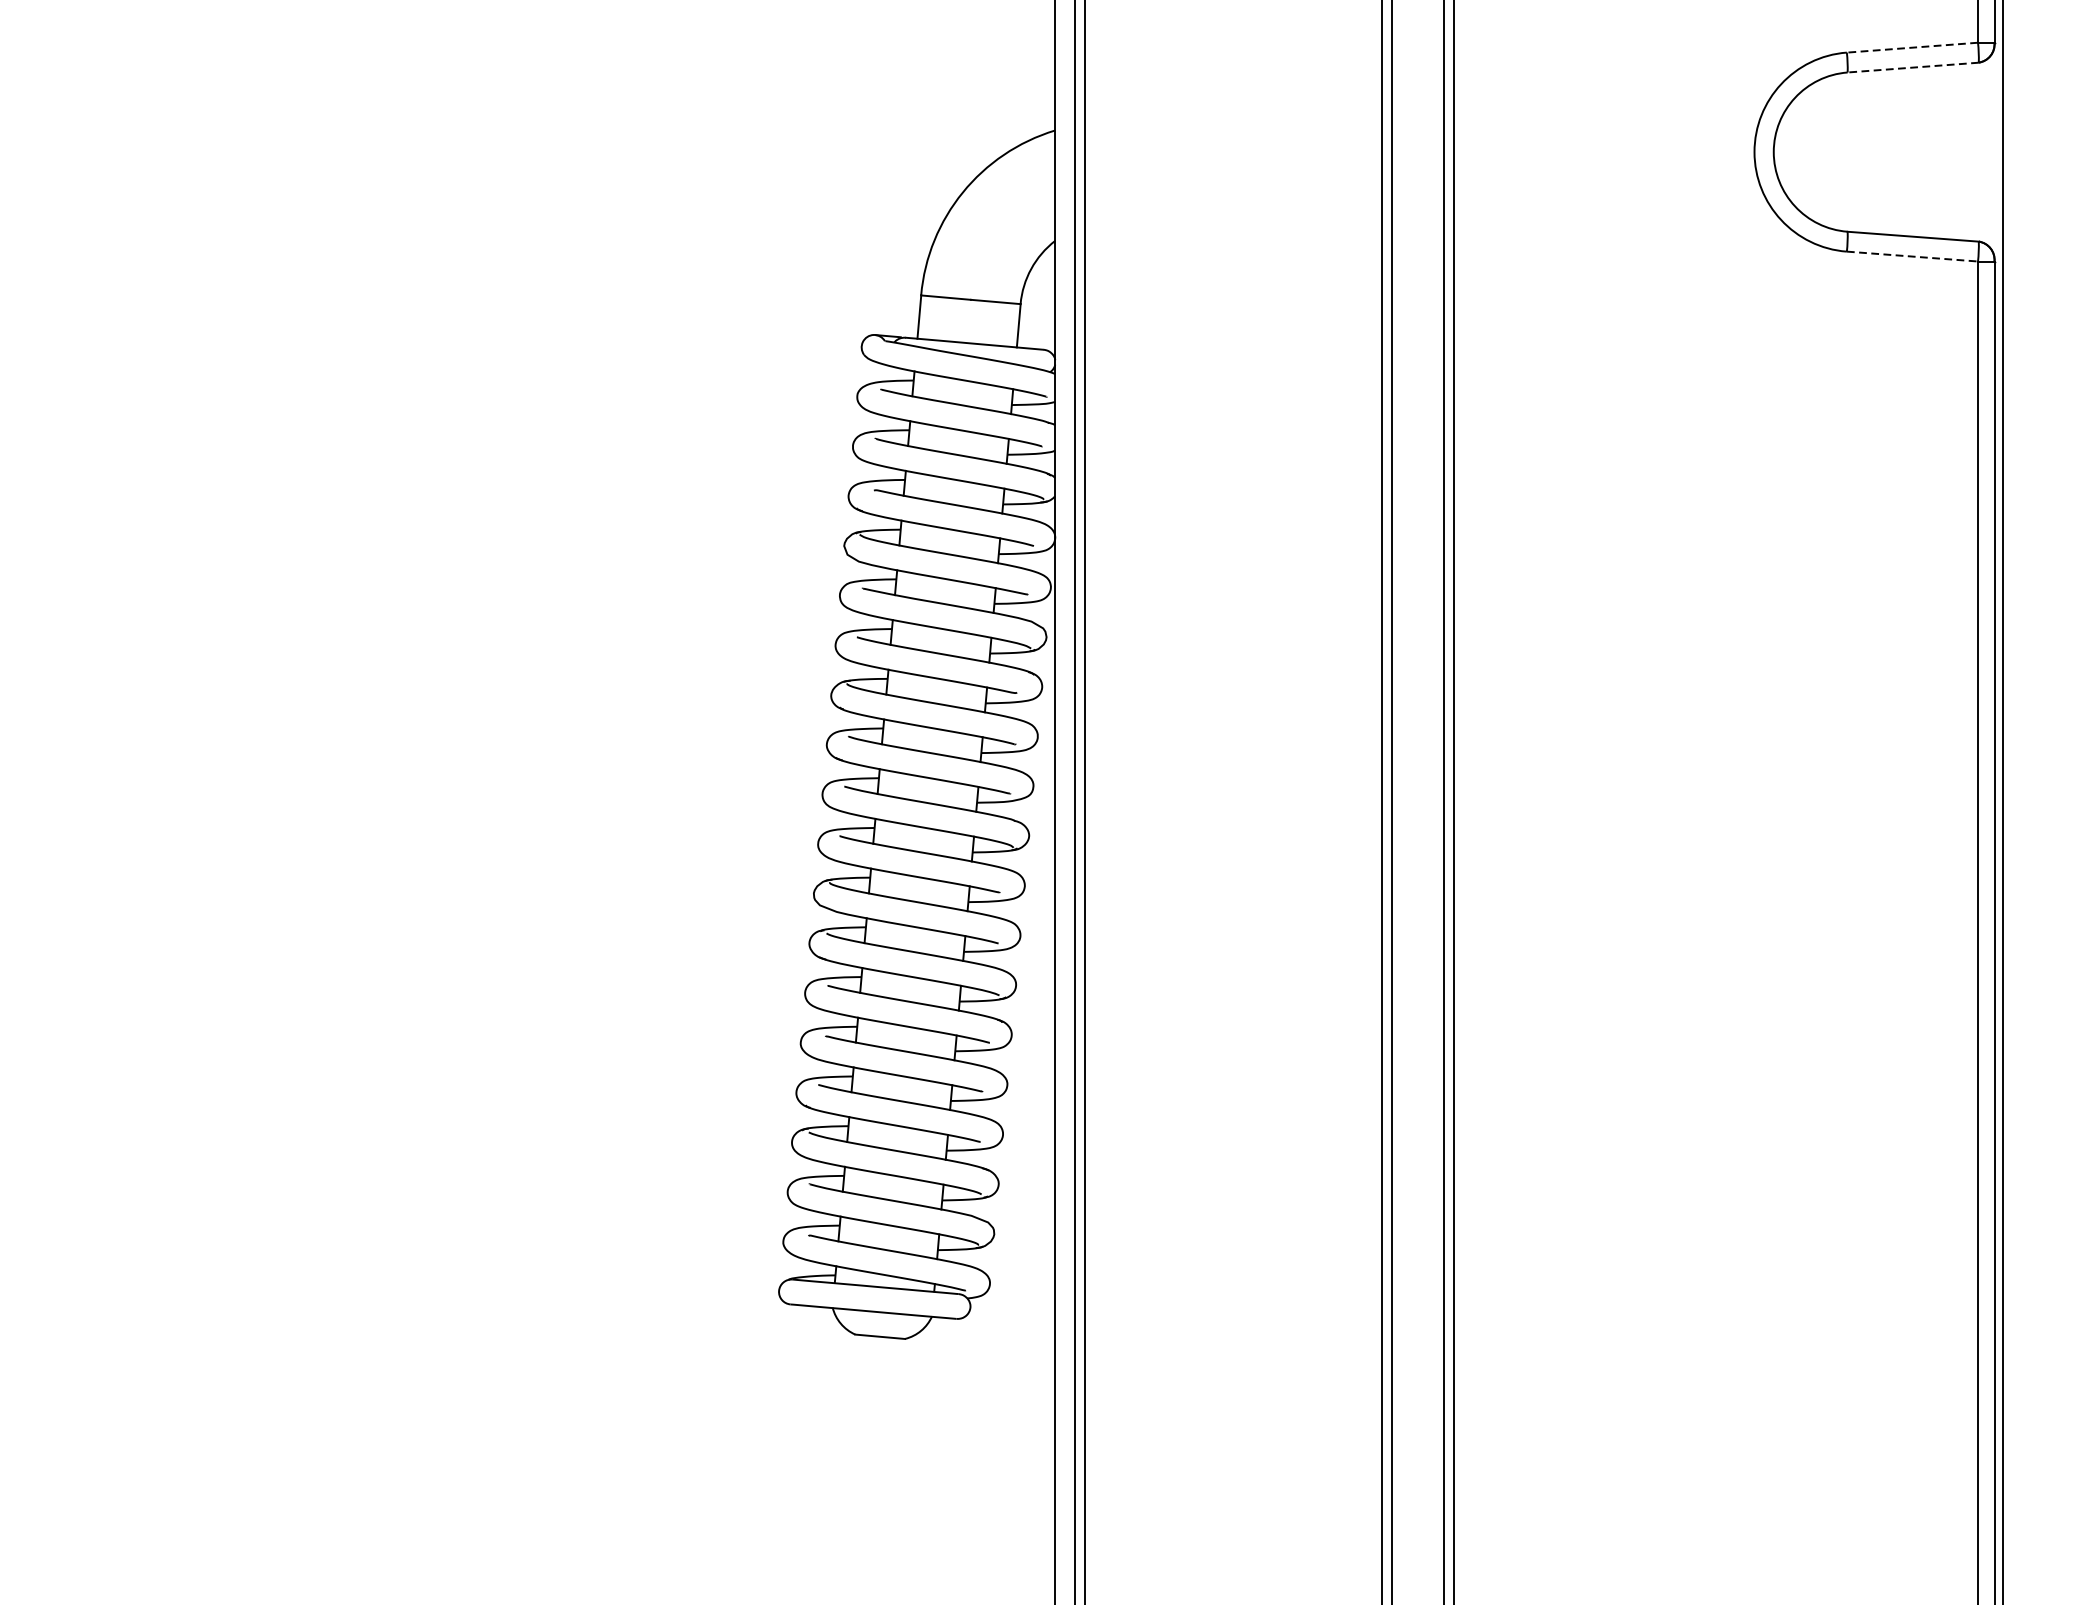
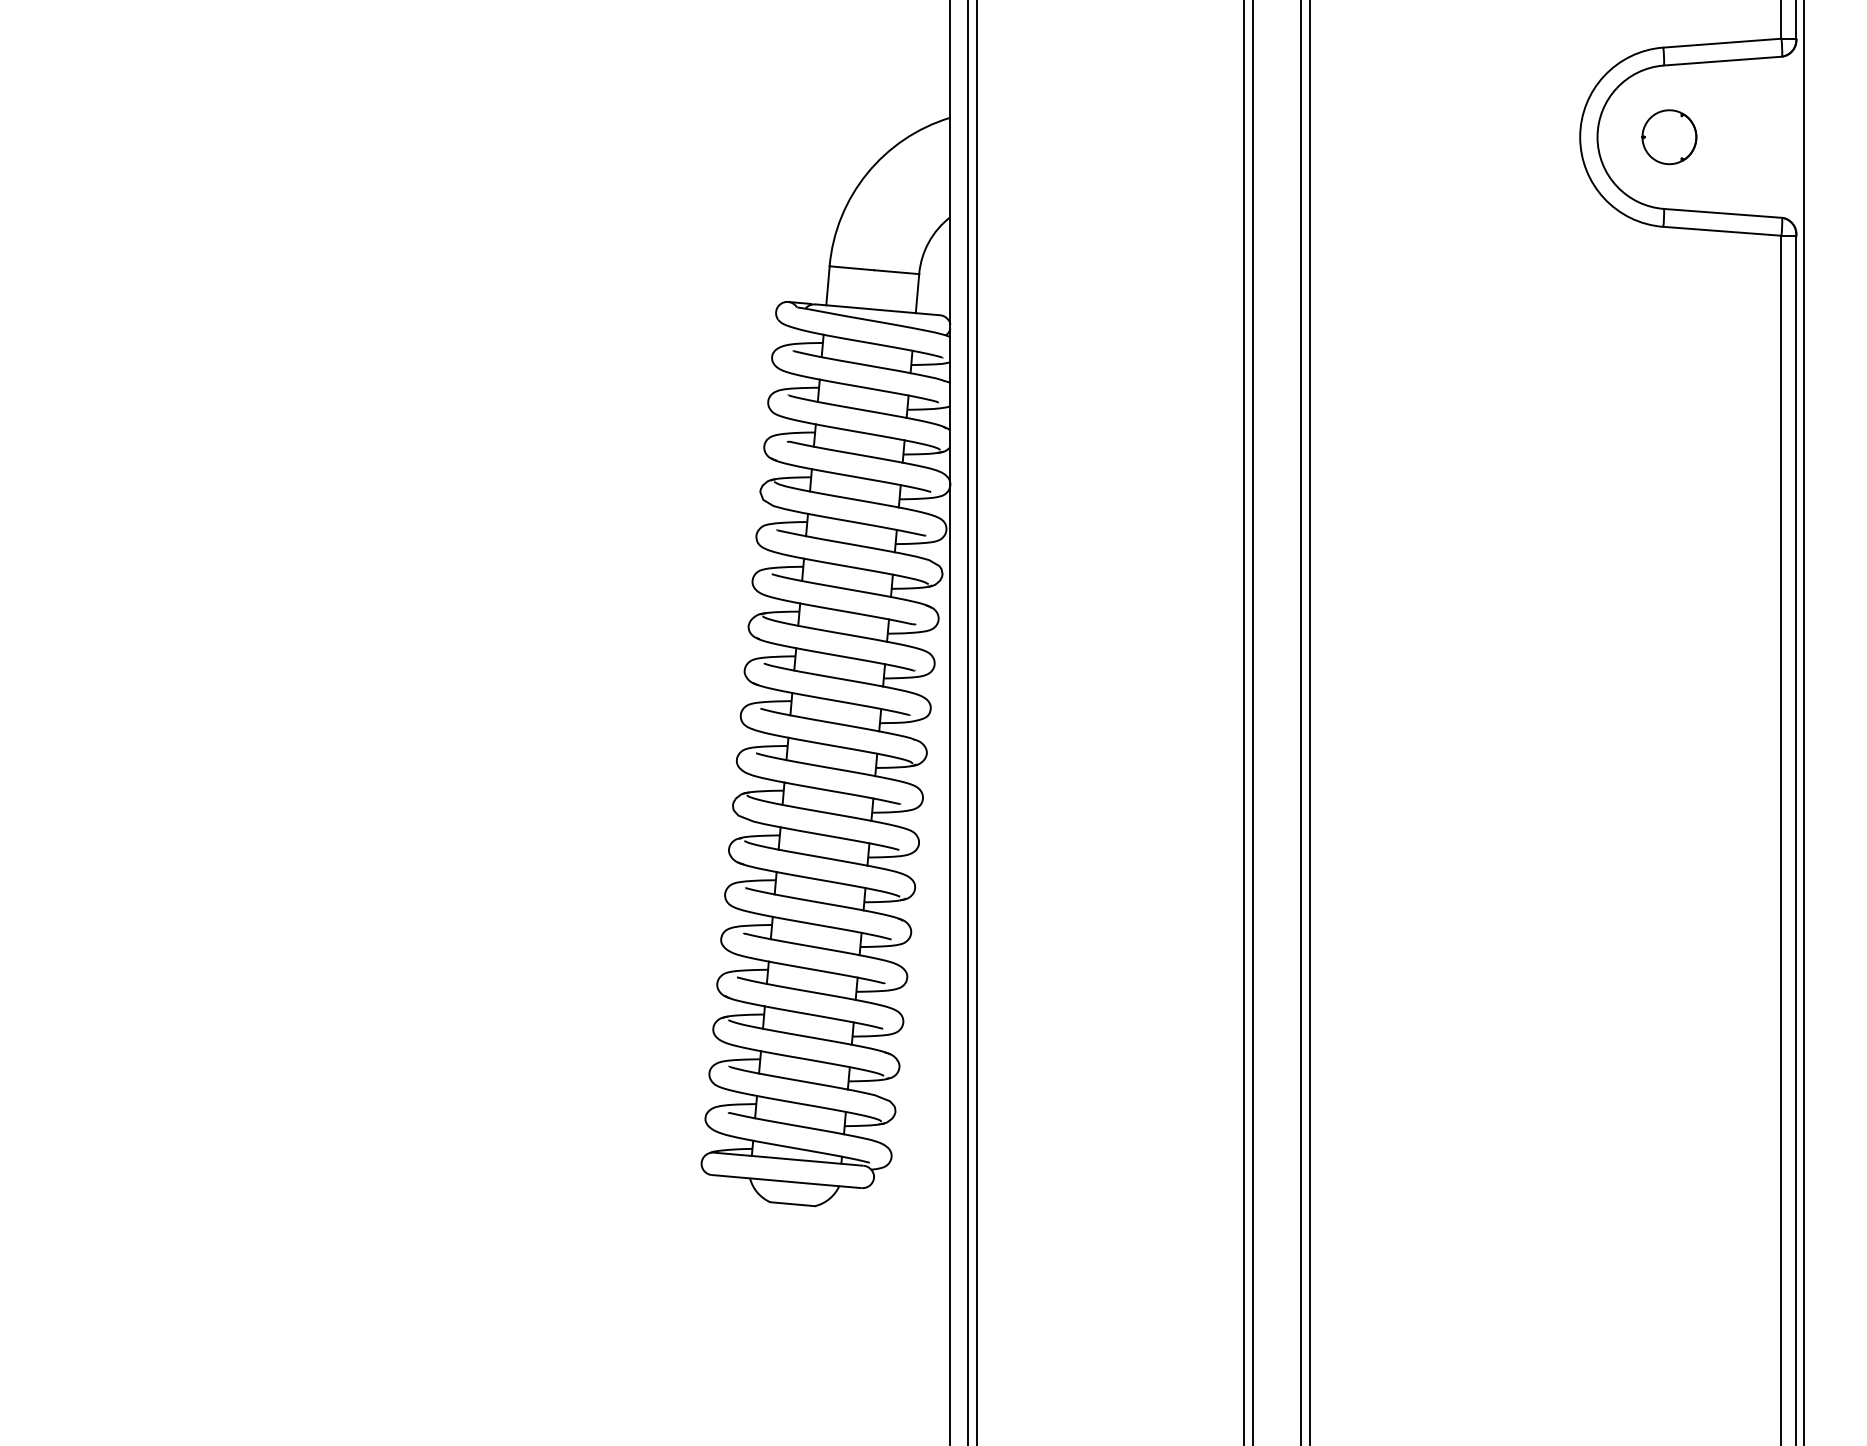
line: (1911, 48) -> (1721, 43), dashed -> solid
line: (1912, 68) -> (1722, 61), dashed -> solid
part: (1853, 152) -> (1669, 137), added
line: (1912, 256) -> (1722, 231), dashed -> solid

